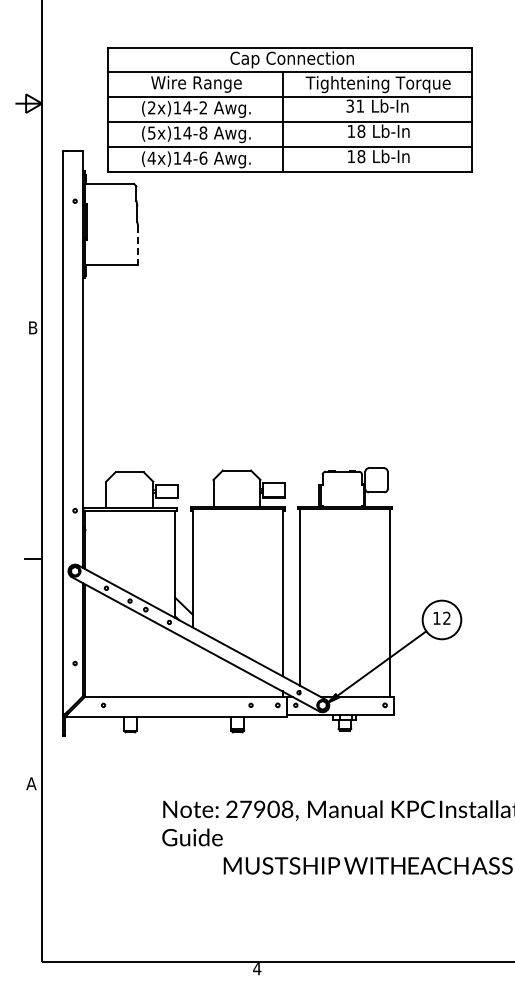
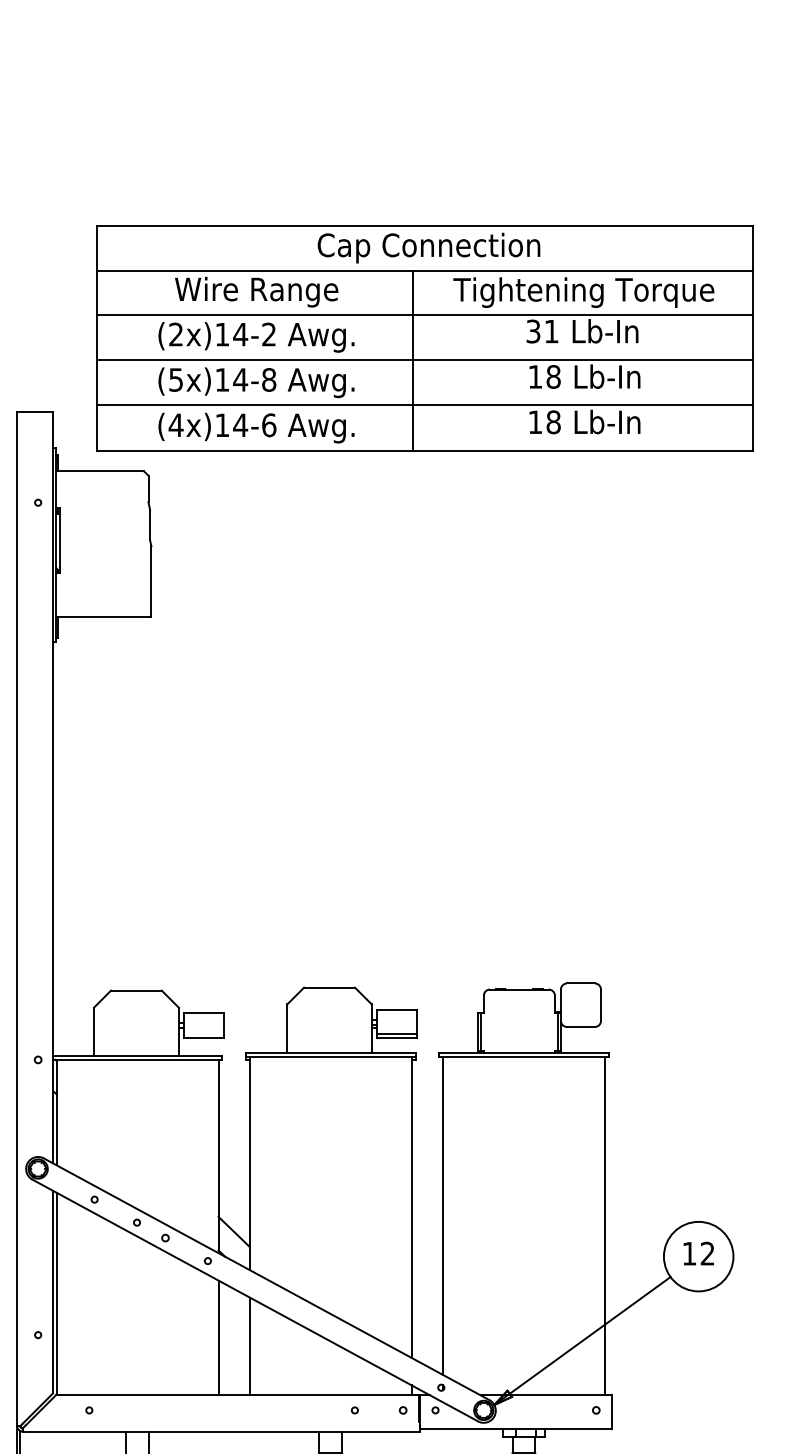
line: (138, 245) -> (152, 582), dashed -> solid
line: (175, 665) -> (218, 1338), added
line: (192, 669) -> (249, 1345), added

